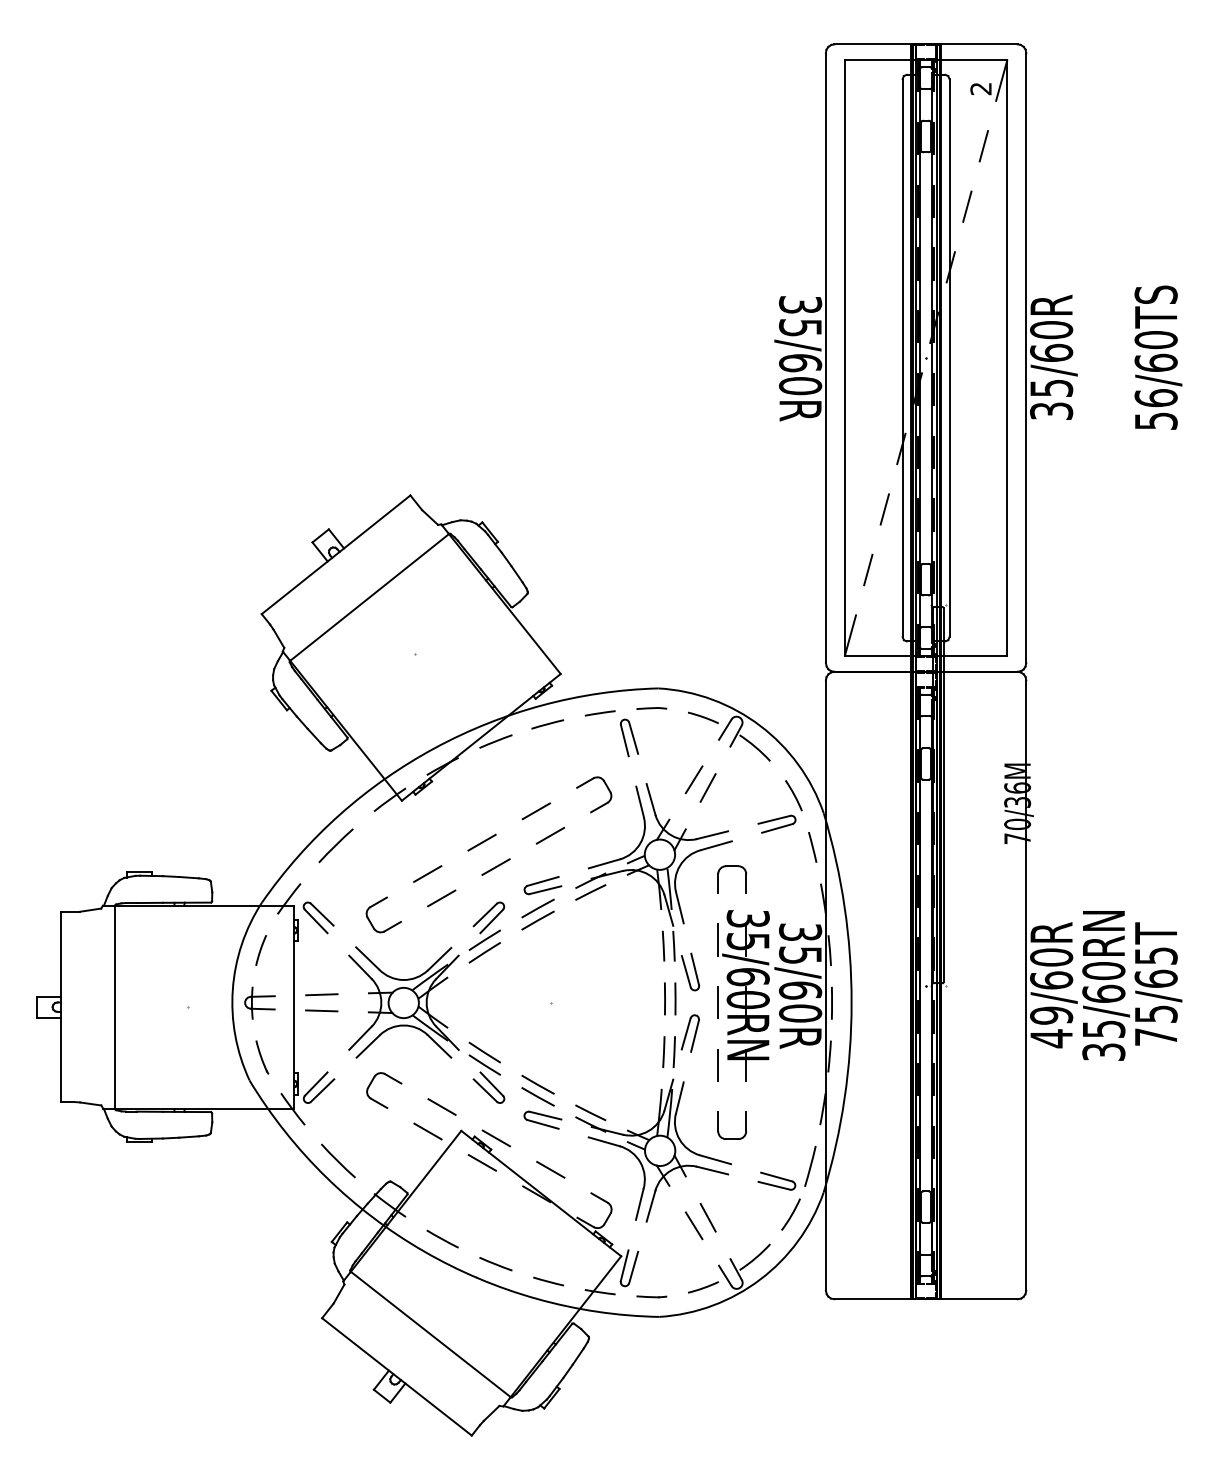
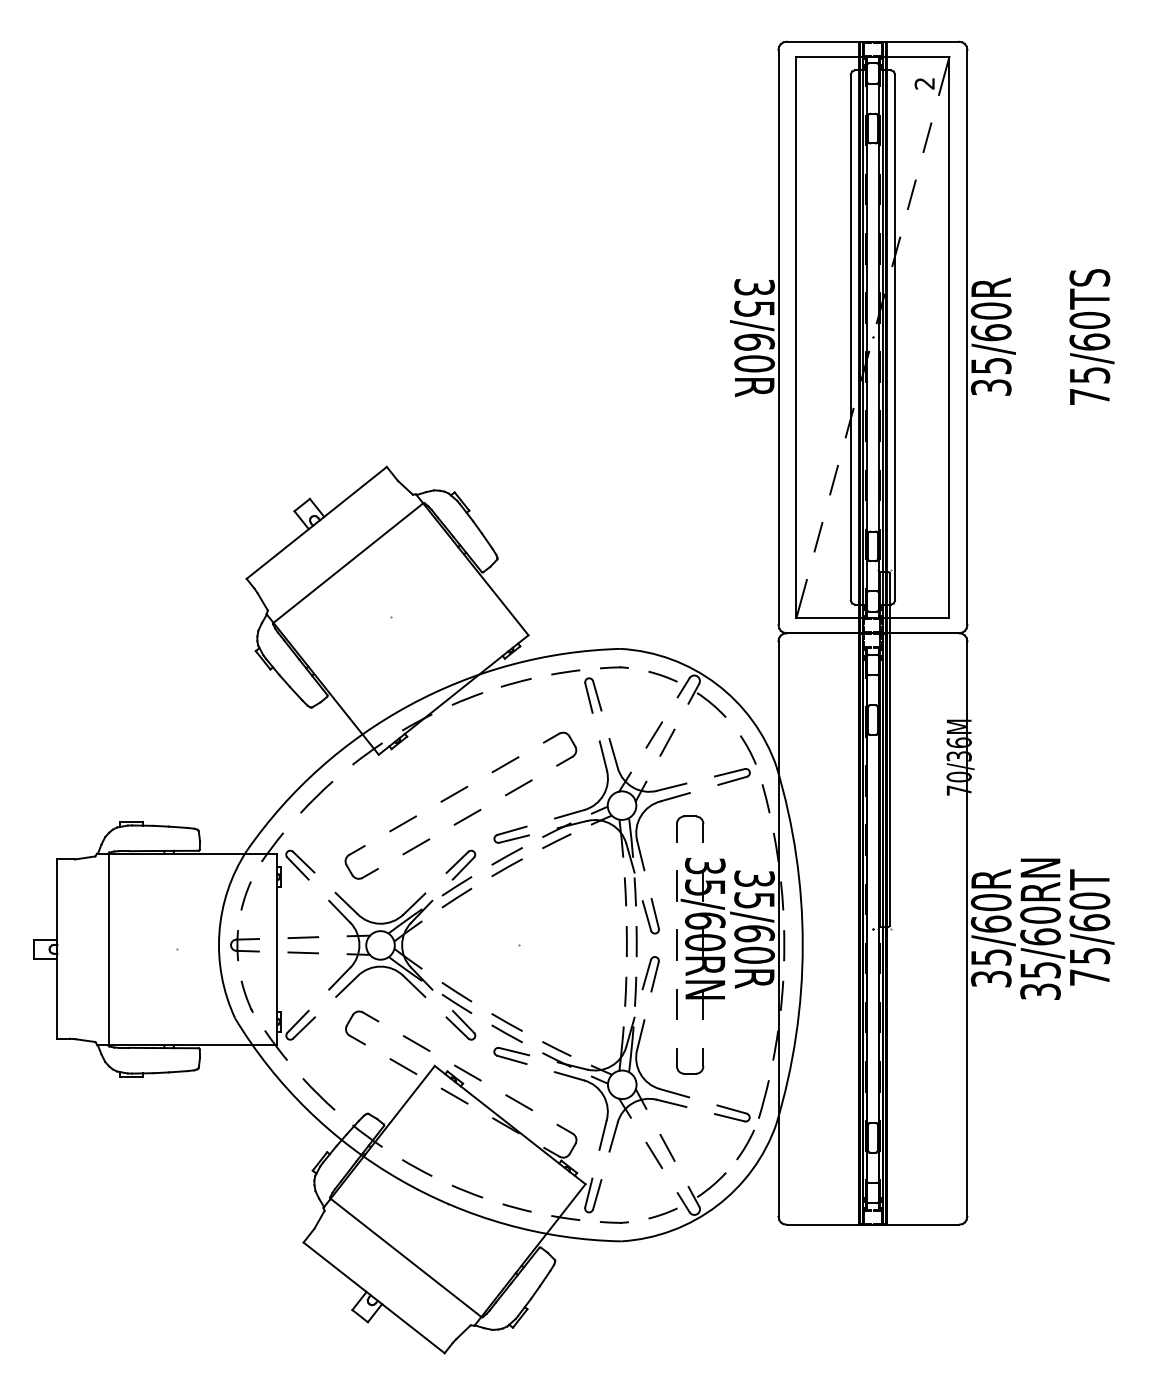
text: (1155, 409) -> (1089, 385), 56/60TS -> 75/60TS
text: (1155, 956) -> (1089, 901), 75/65T -> 75/60T
text: (1051, 1027) -> (991, 968), 49/60R -> 35/60R

